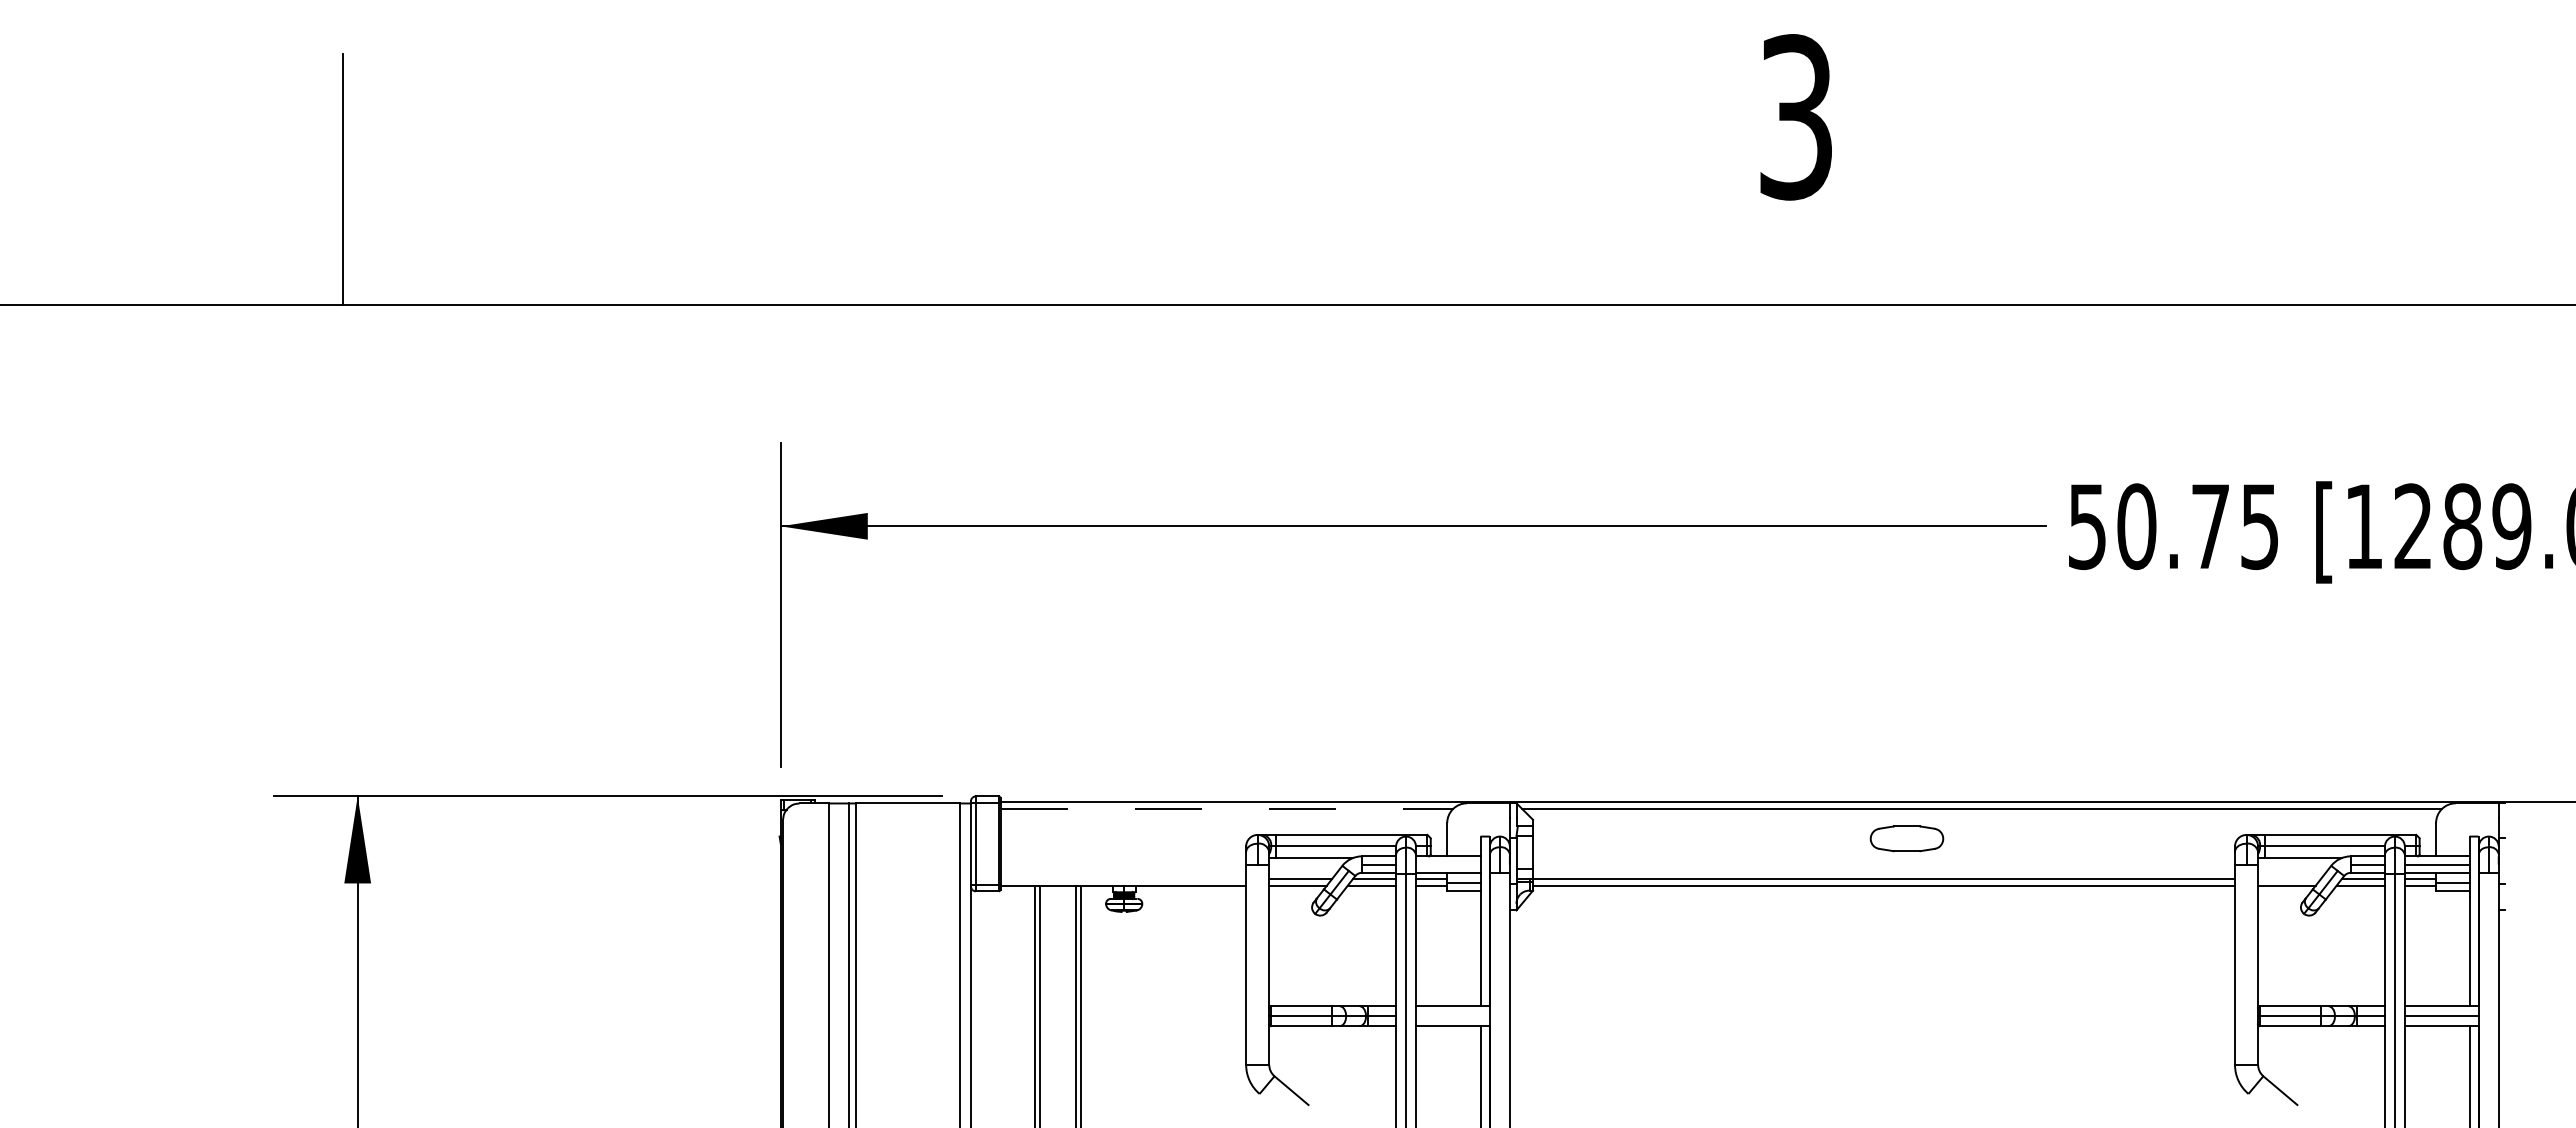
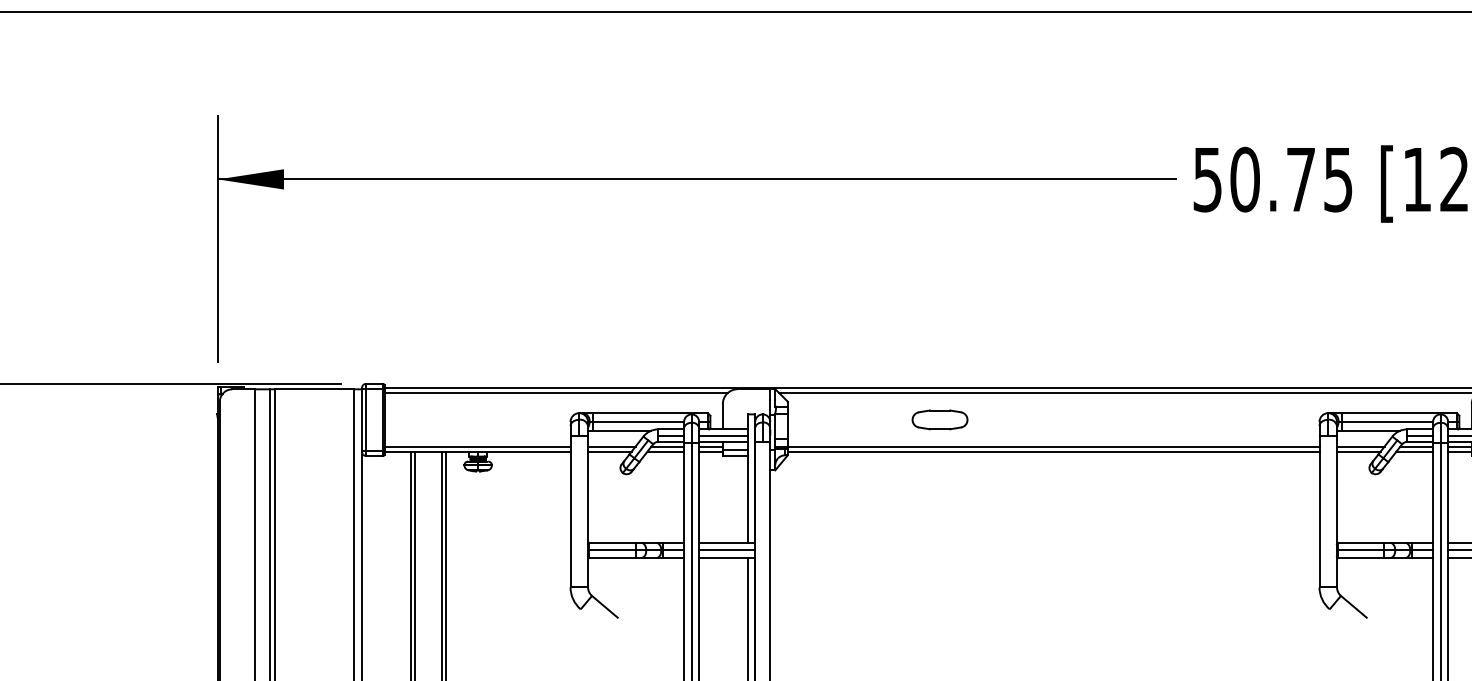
line: (1227, 808) -> (556, 393), dashed -> solid
part: (1906, 838) -> (939, 419), moved
line: (1447, 864) -> (723, 435), added
line: (1123, 879) -> (477, 446), added
line: (2289, 879) -> (1360, 446), added
line: (1452, 1016) -> (726, 550), added

